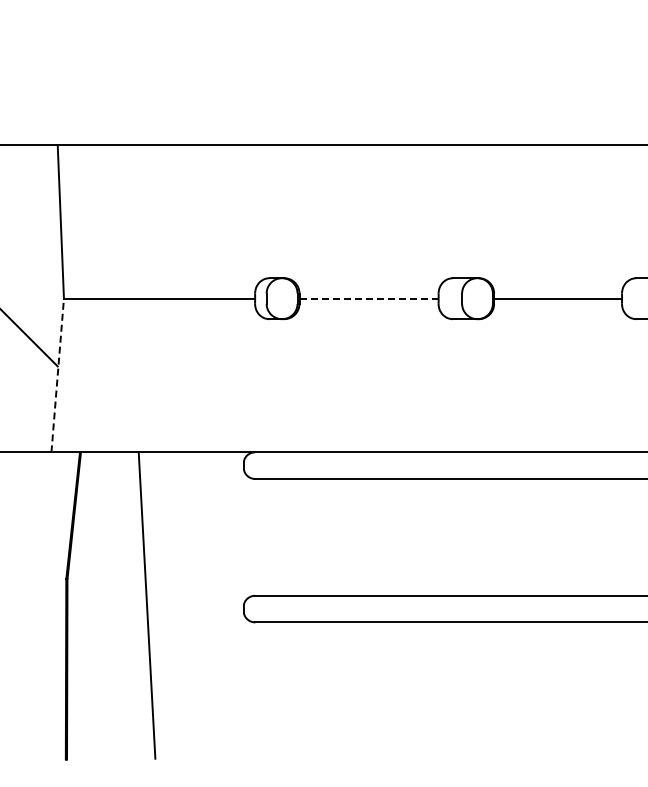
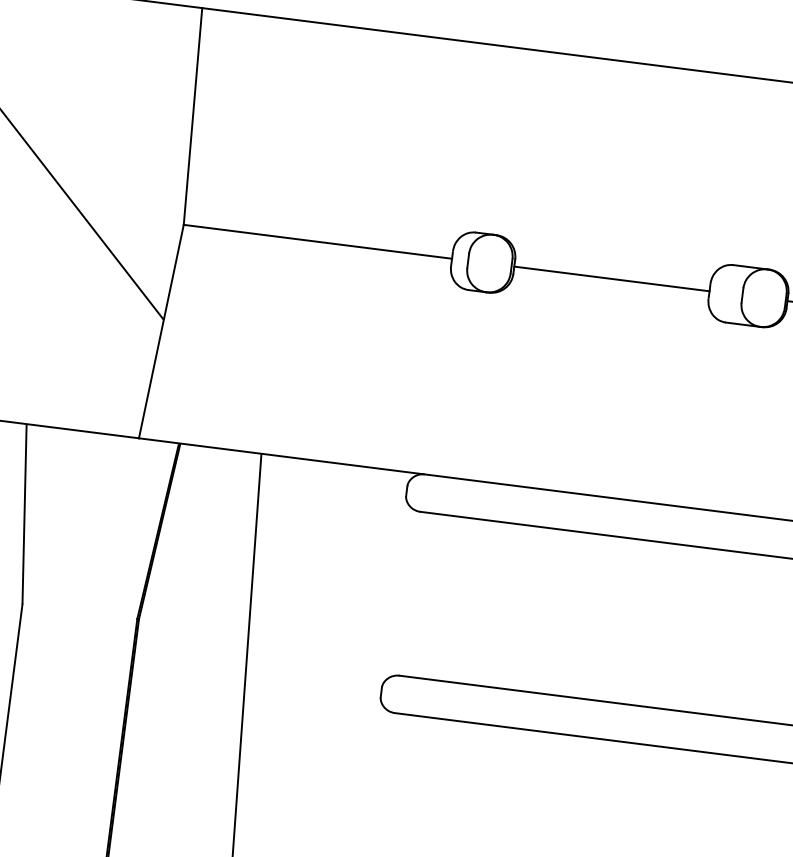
line: (369, 298) -> (612, 278), dashed -> solid
line: (57, 375) -> (161, 331), dashed -> solid

